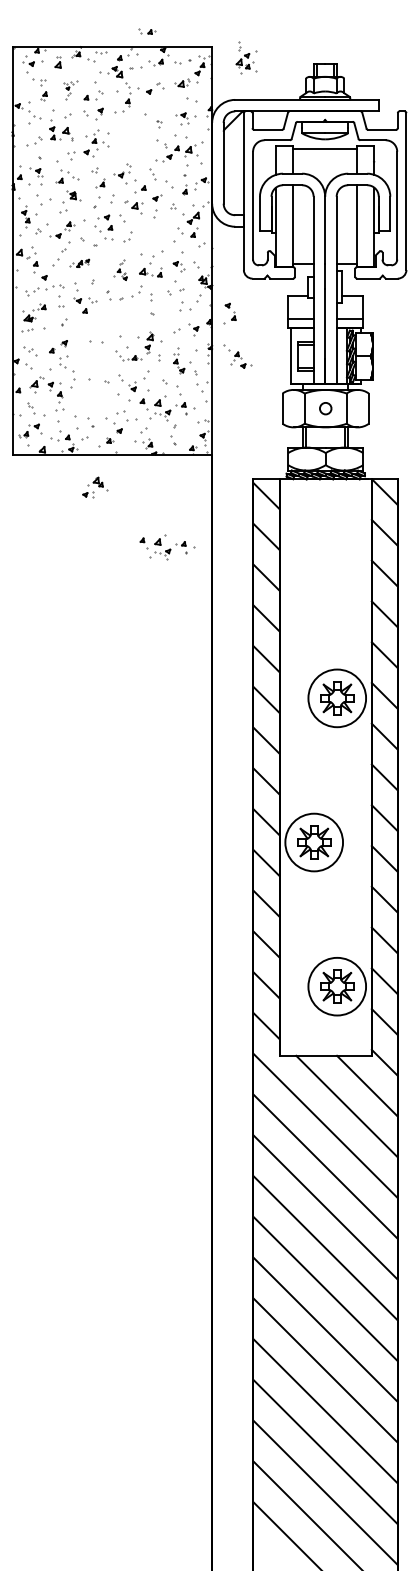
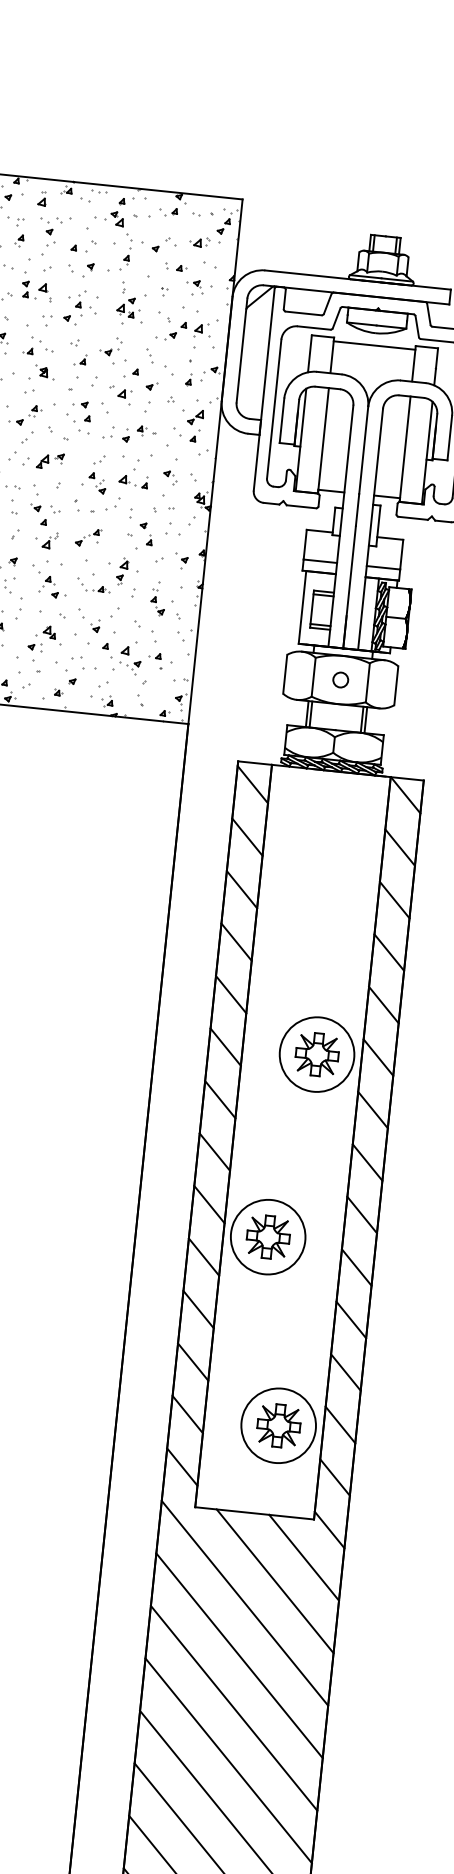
part: (147, 31) -> (176, 267), moved
part: (246, 57) -> (130, 302), moved
part: (70, 90) -> (54, 236), size x1.67
part: (151, 235) -> (139, 433), added
part: (79, 263) -> (43, 460), size x1.67
part: (120, 269) -> (95, 473), size x1.43
part: (229, 313) -> (144, 535), moved
part: (120, 319) -> (88, 537), added
part: (89, 324) -> (47, 540), added
part: (237, 356) -> (48, 581), moved
part: (95, 487) -> (45, 638), moved
part: (167, 547) -> (118, 837), removed

